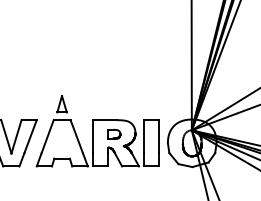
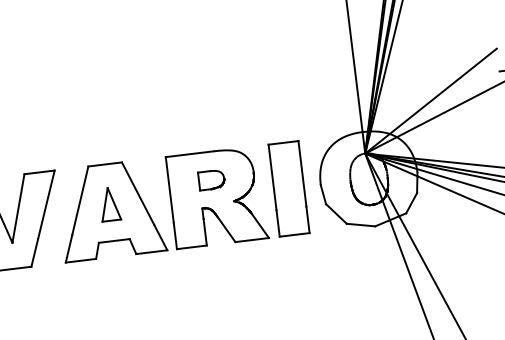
part: (61, 104) -> (108, 205), moved

